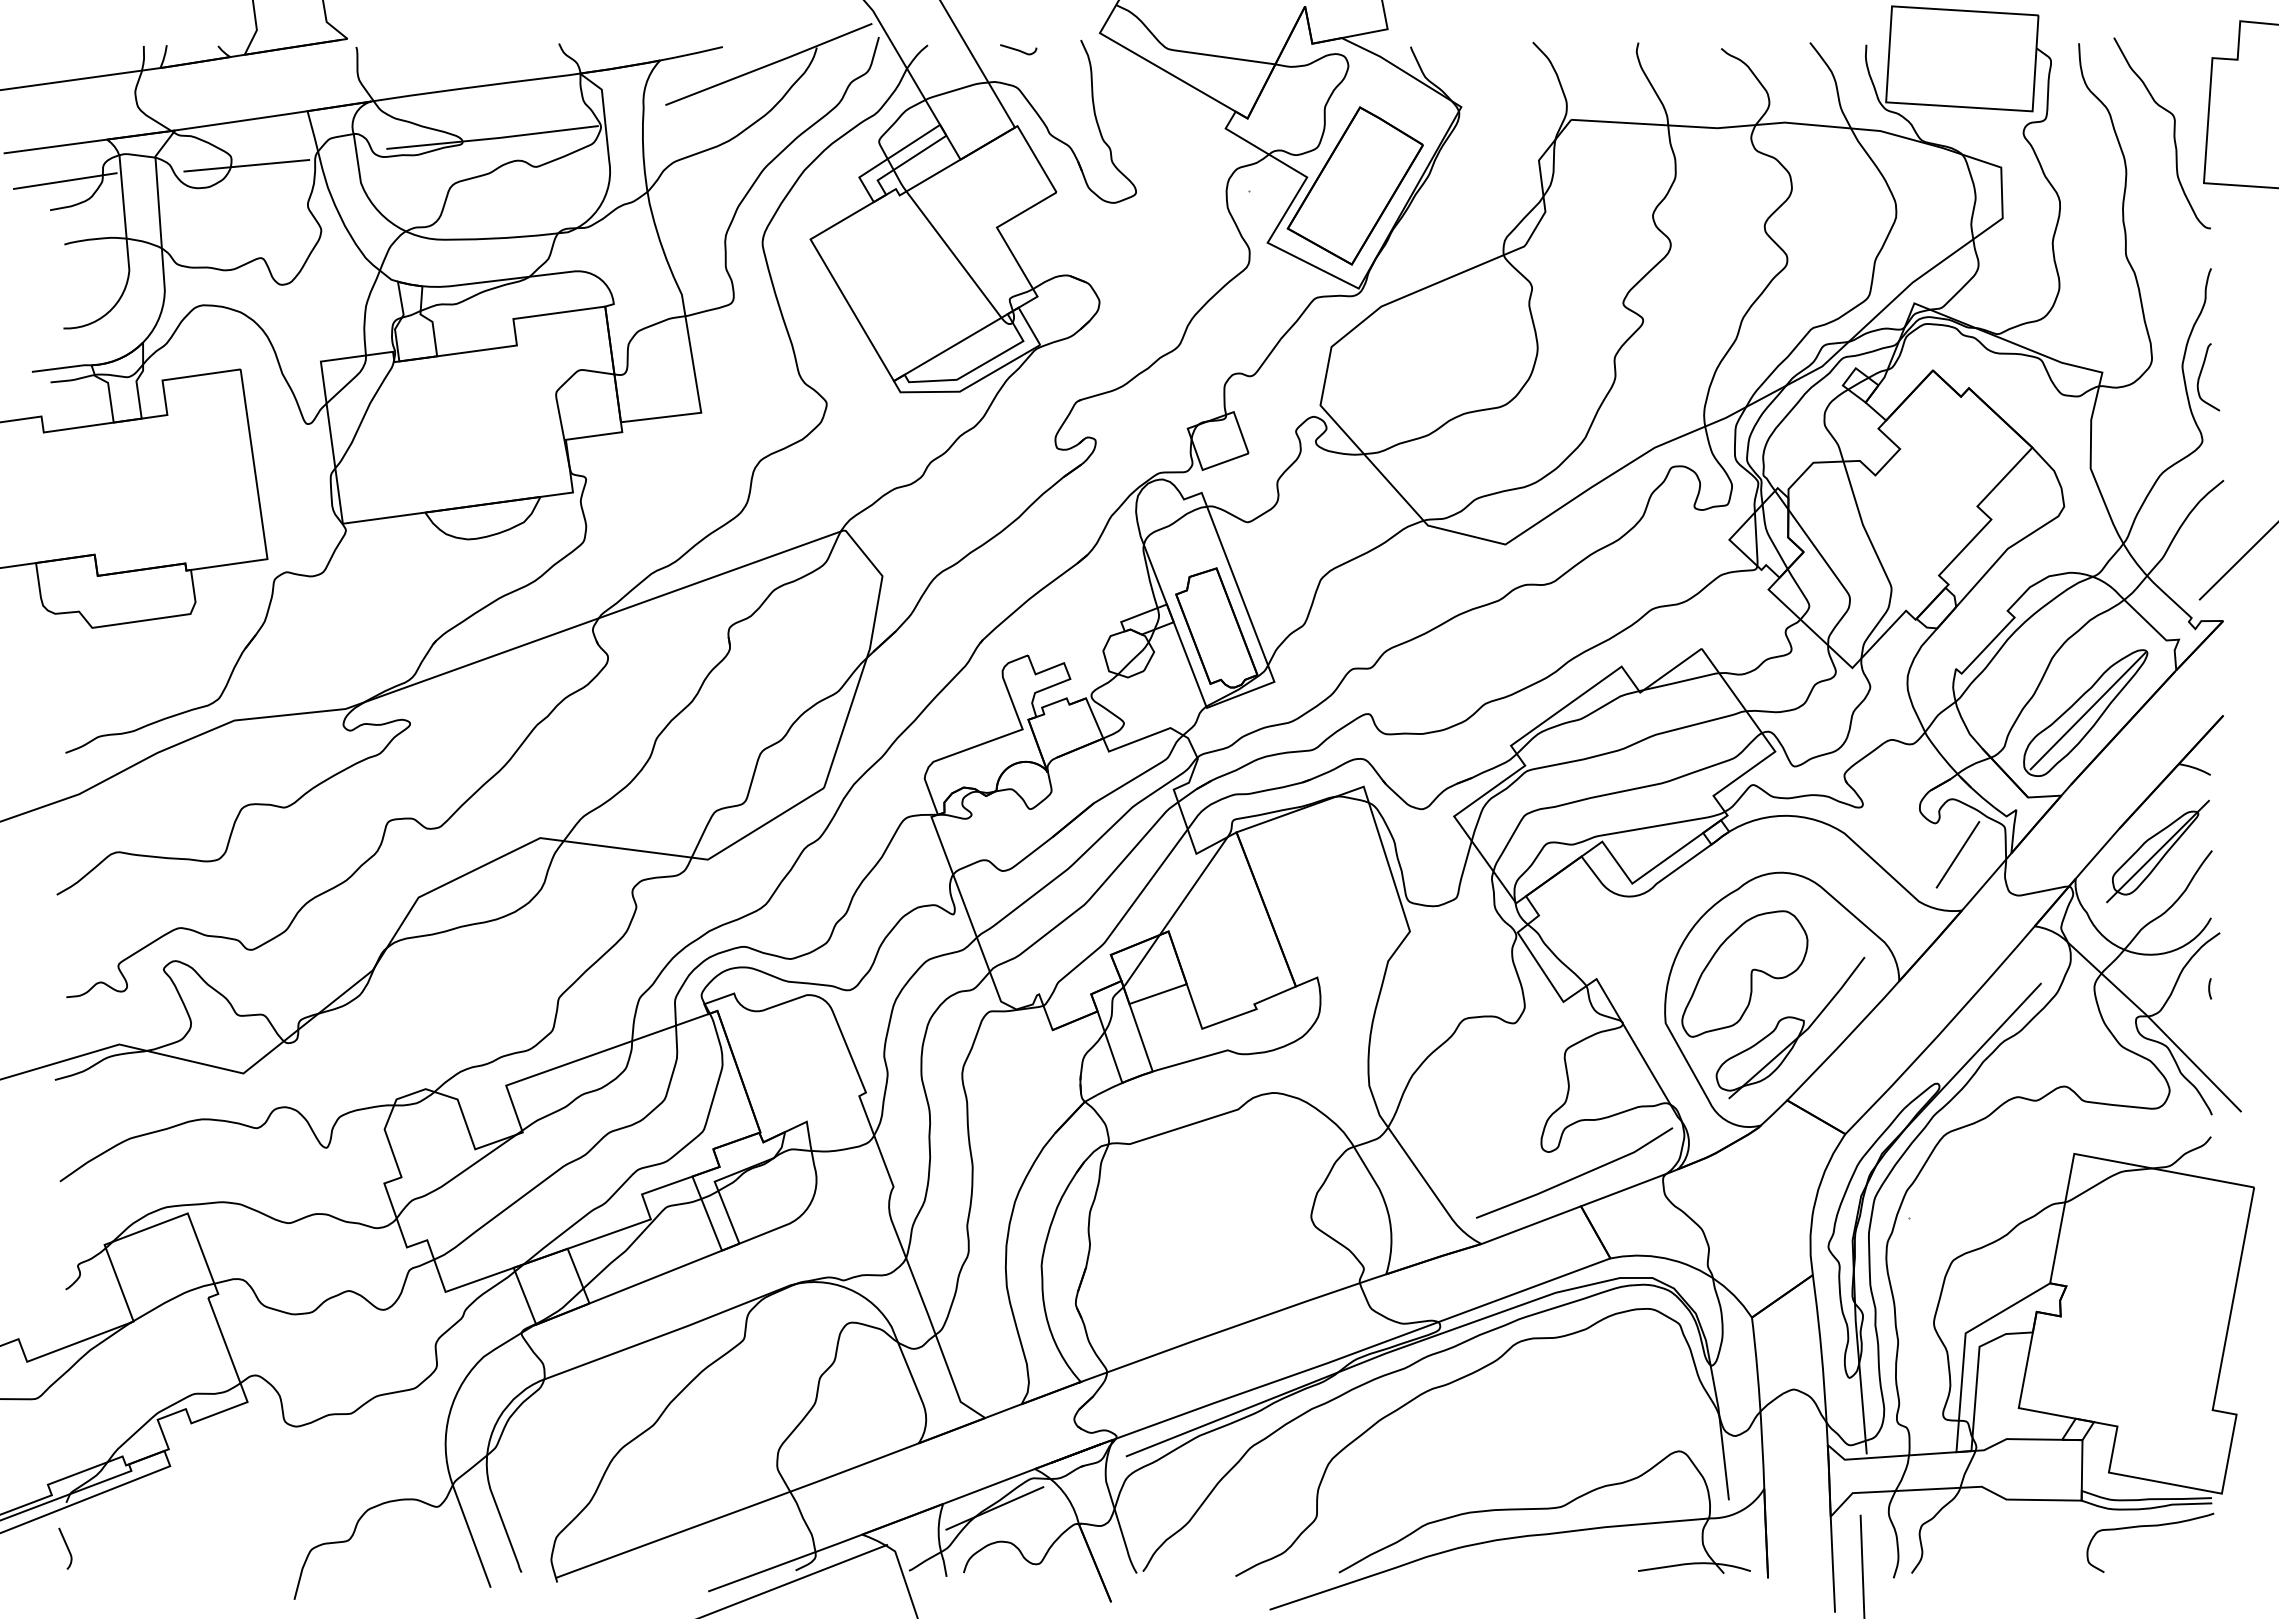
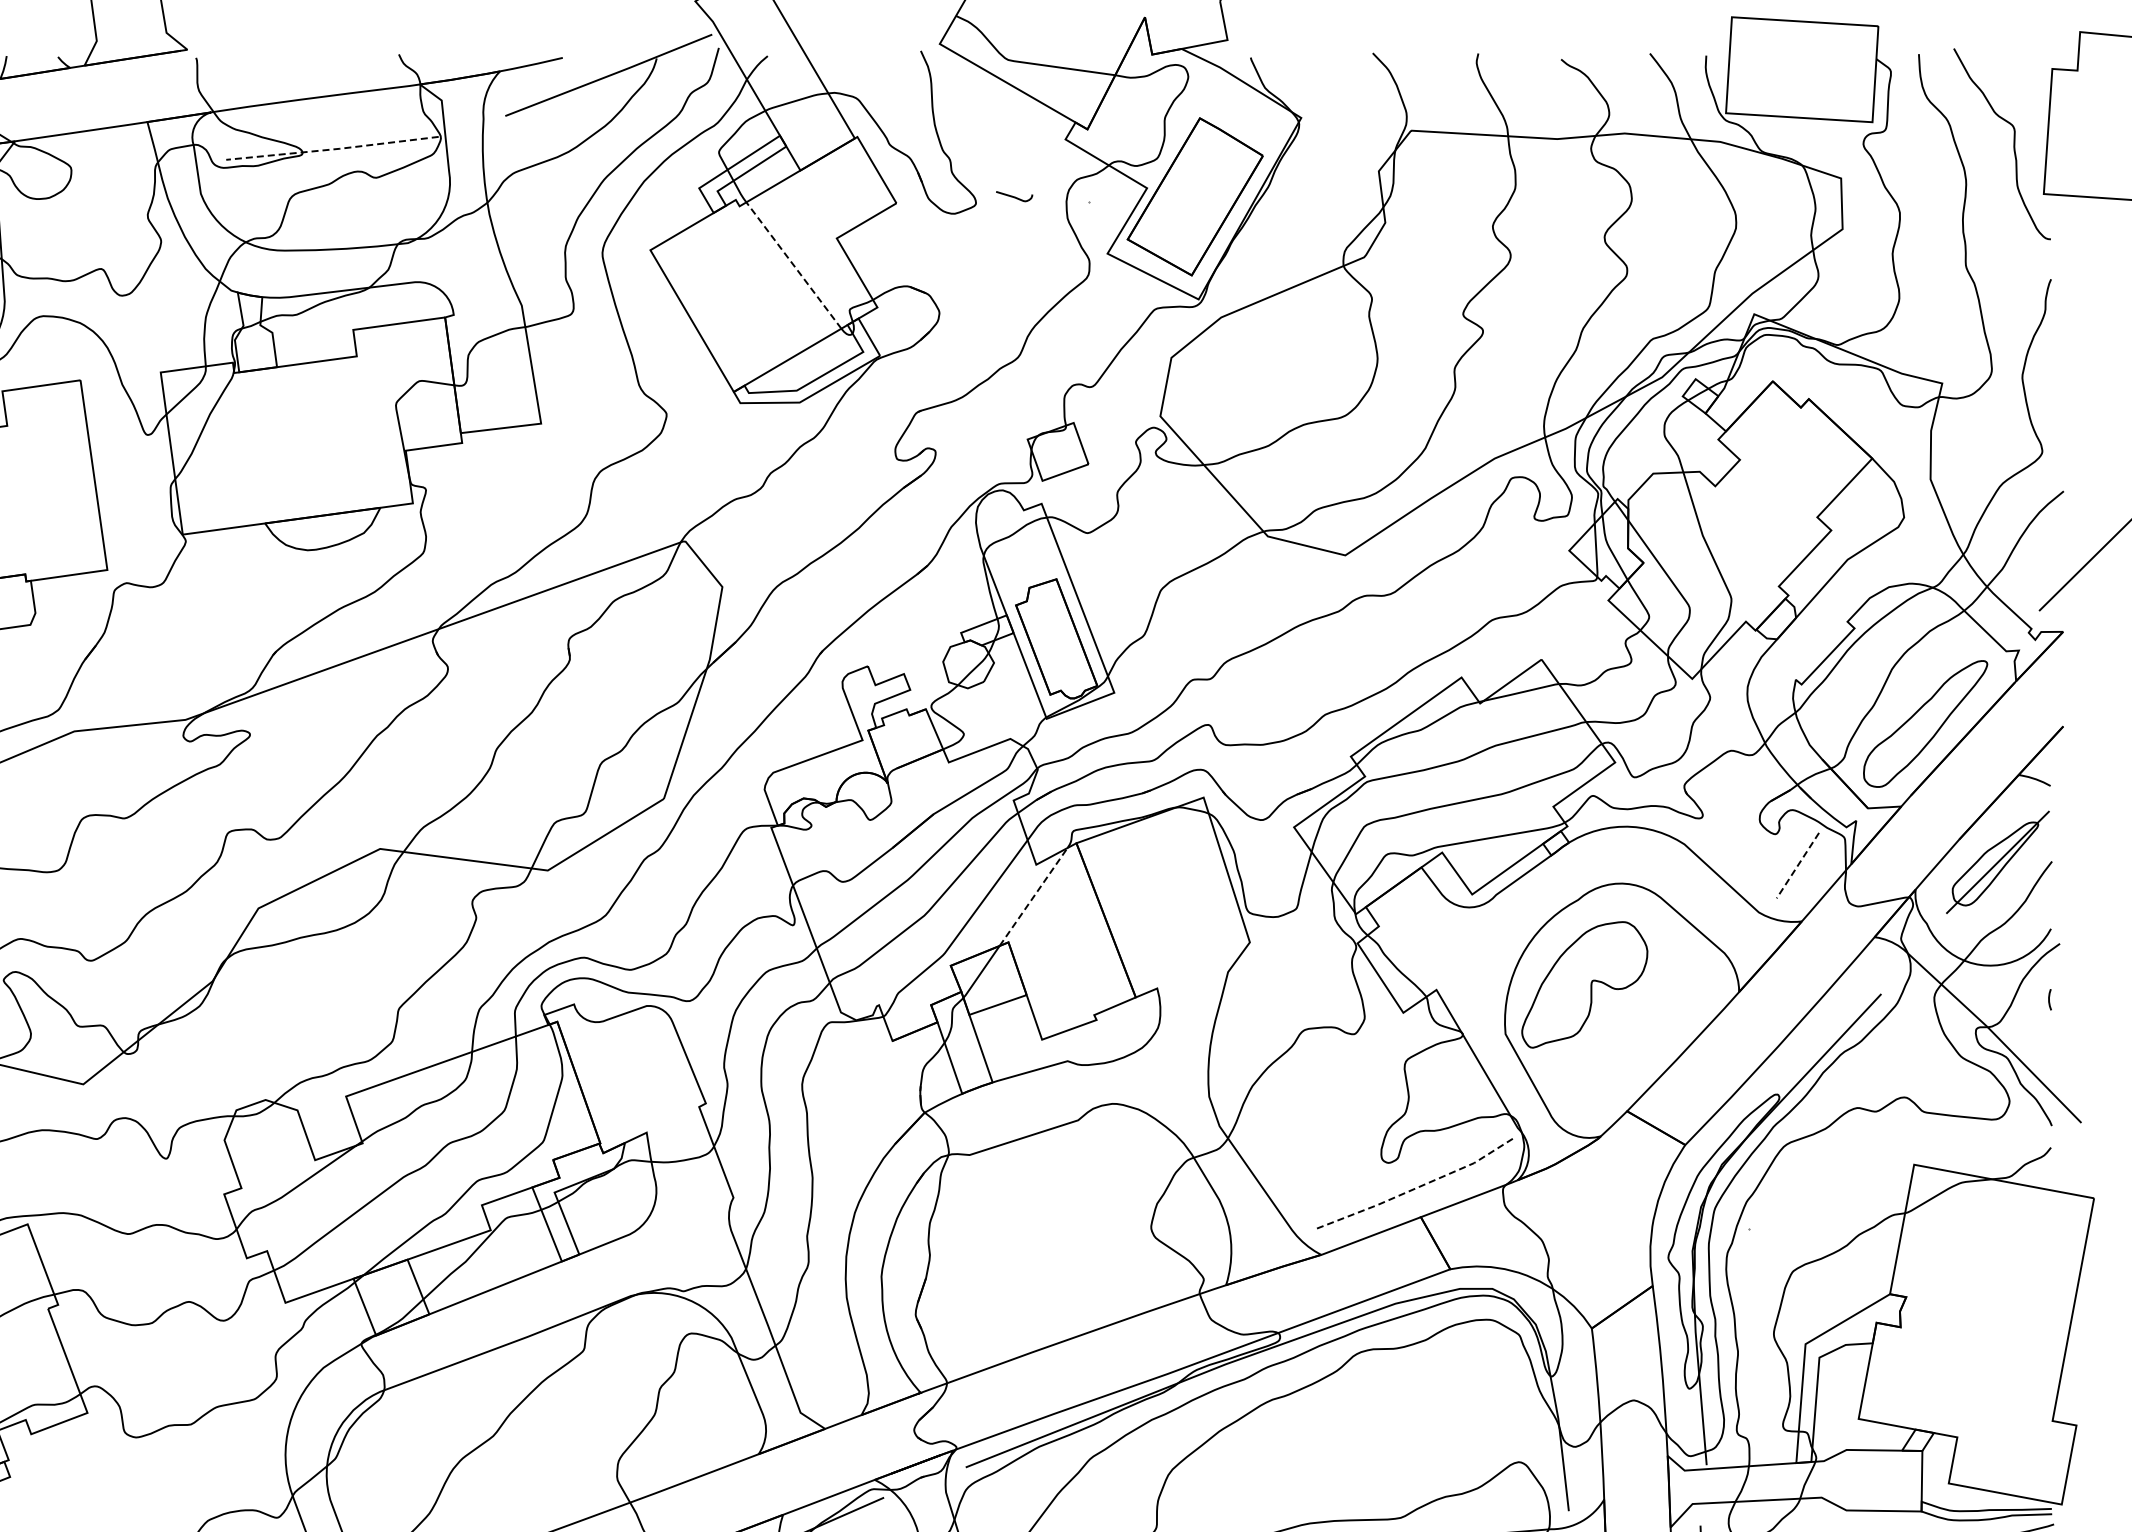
curve: (1018, 49) -> (1014, 196), moved
line: (493, 138) -> (333, 149), solid -> dashed
line: (246, 165) -> (86, 176), removed
line: (953, 254) -> (793, 265), solid -> dashed
curve: (2201, 374) -> (2041, 385), removed
line: (2087, 710) -> (1927, 721), removed
line: (1958, 854) -> (1798, 865), solid -> dashed
line: (1193, 886) -> (1033, 897), solid -> dashed
part: (1790, 1027) -> (1630, 1038), removed
line: (1576, 1177) -> (1416, 1188), solid -> dashed

